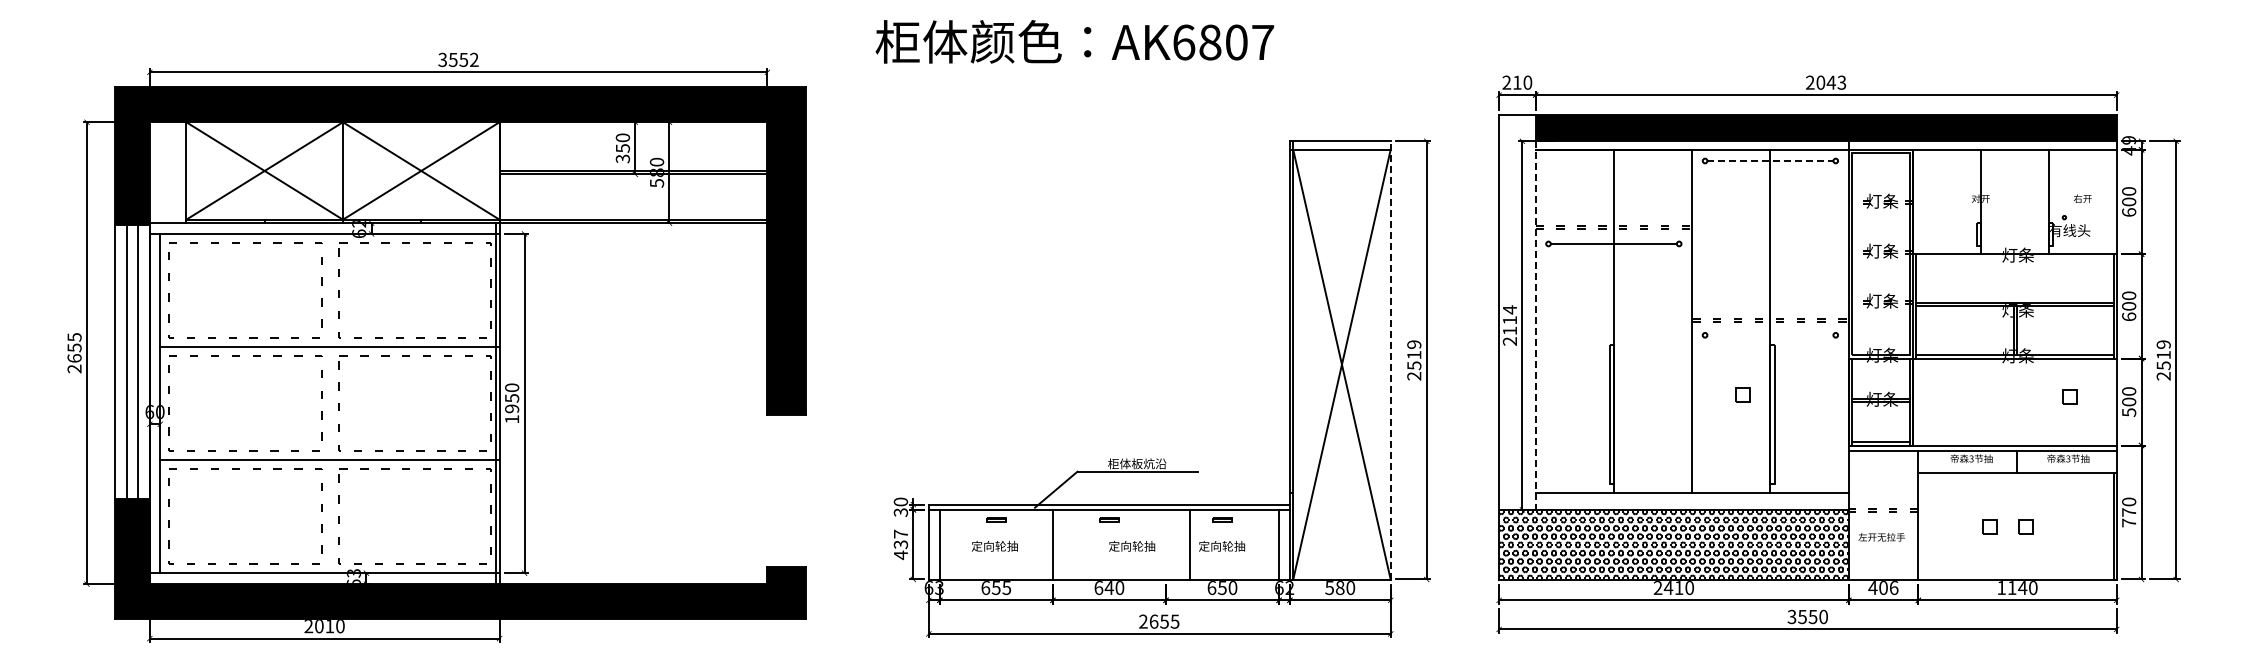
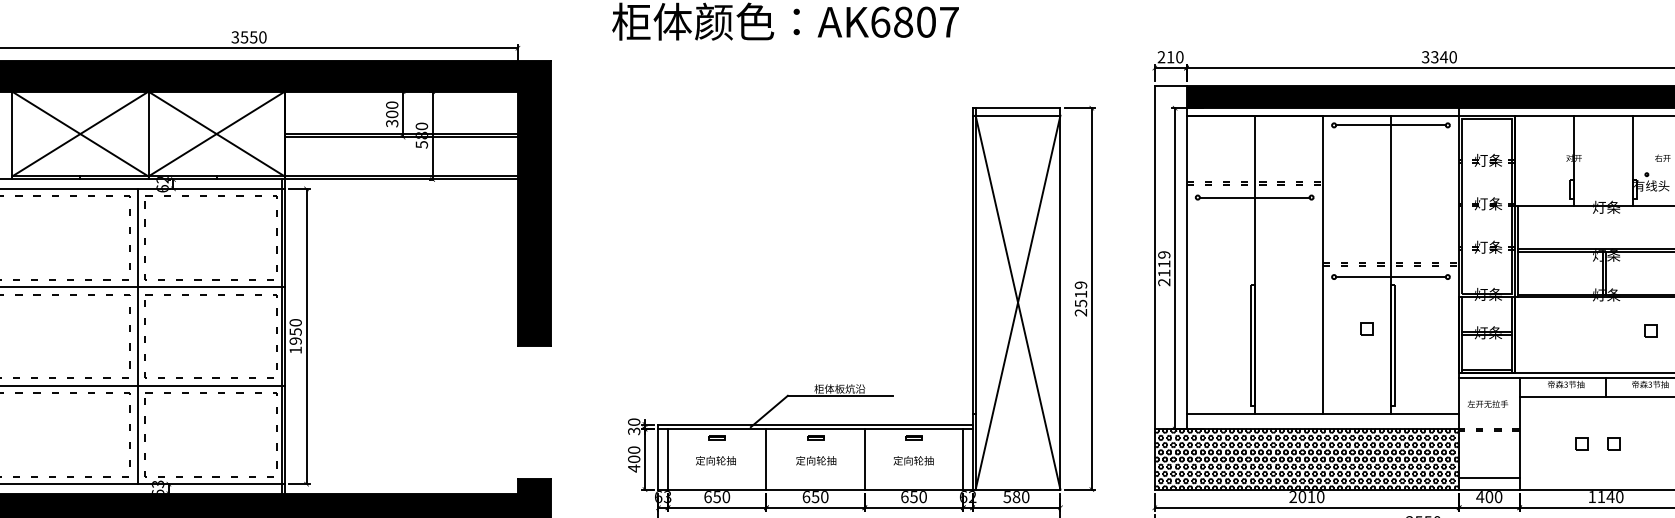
text: (474, 60) -> (263, 37), 3552 -> 3550
text: (1826, 82) -> (1439, 57), 2043 -> 3340
text: (622, 148) -> (391, 114), 350 -> 300
line: (1770, 161) -> (1391, 125), dashed -> solid
text: (1509, 309) -> (1163, 254), 2114 -> 2119
line: (1535, 326) -> (1186, 269), dashed -> solid
line: (1770, 335) -> (1391, 277), added
line: (1390, 359) -> (1060, 298), dashed -> solid
line: (330, 403) -> (137, 336), added
text: (1881, 537) -> (1487, 404), moved
text: (900, 539) -> (633, 454), 437 -> 400
line: (1189, 544) -> (864, 459), moved
text: (1132, 545) -> (816, 460), moved
line: (1883, 565) -> (1489, 477), added
text: (1006, 587) -> (726, 496), 655 -> 650
text: (1893, 587) -> (1498, 496), 406 -> 400
text: (1109, 588) -> (815, 497), 640 -> 650
text: (1668, 588) -> (1302, 497), 2410 -> 2010

